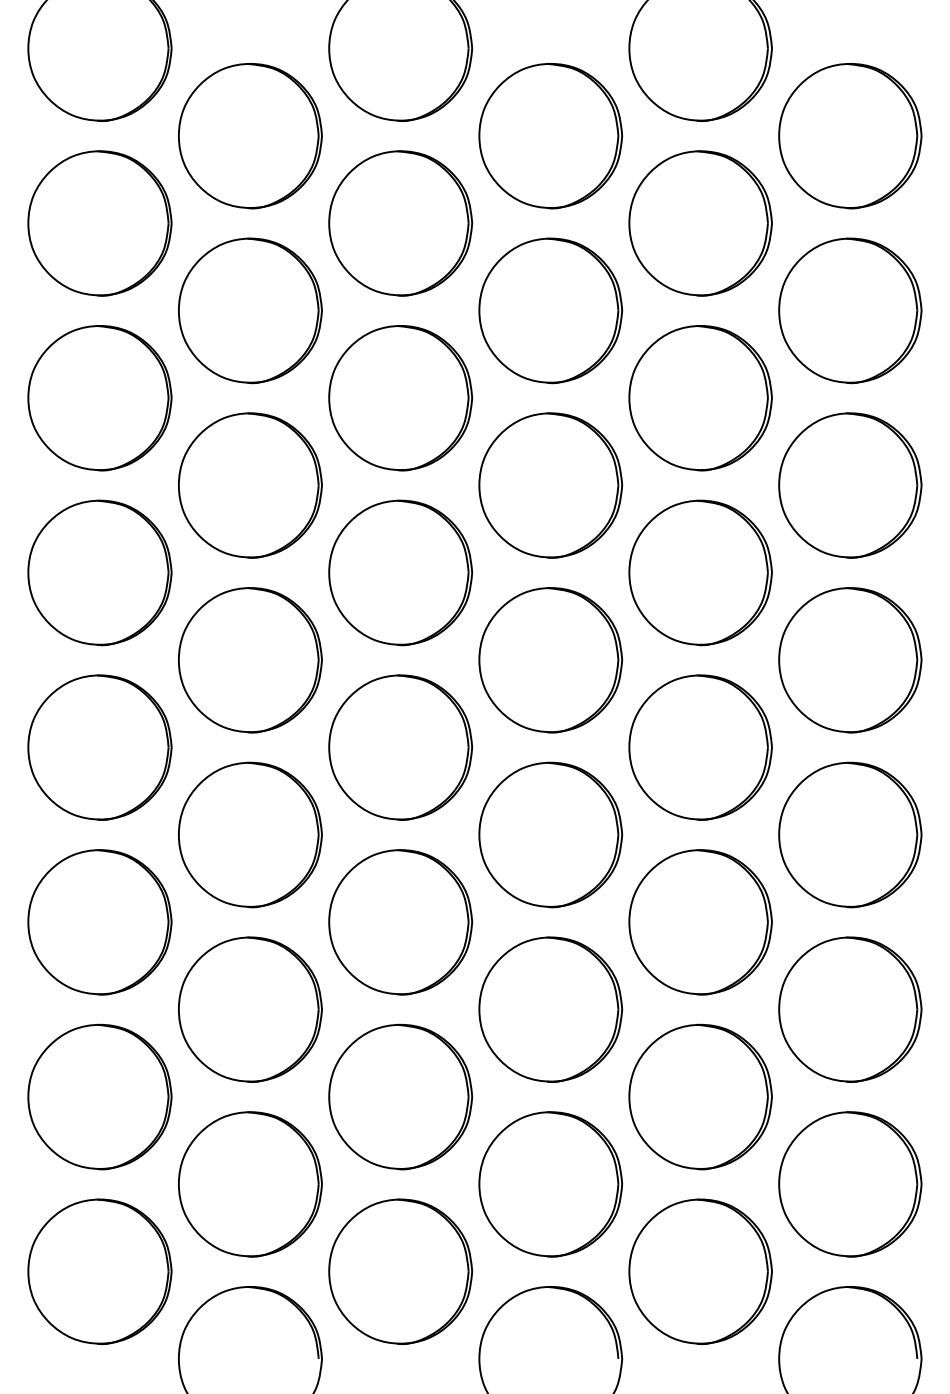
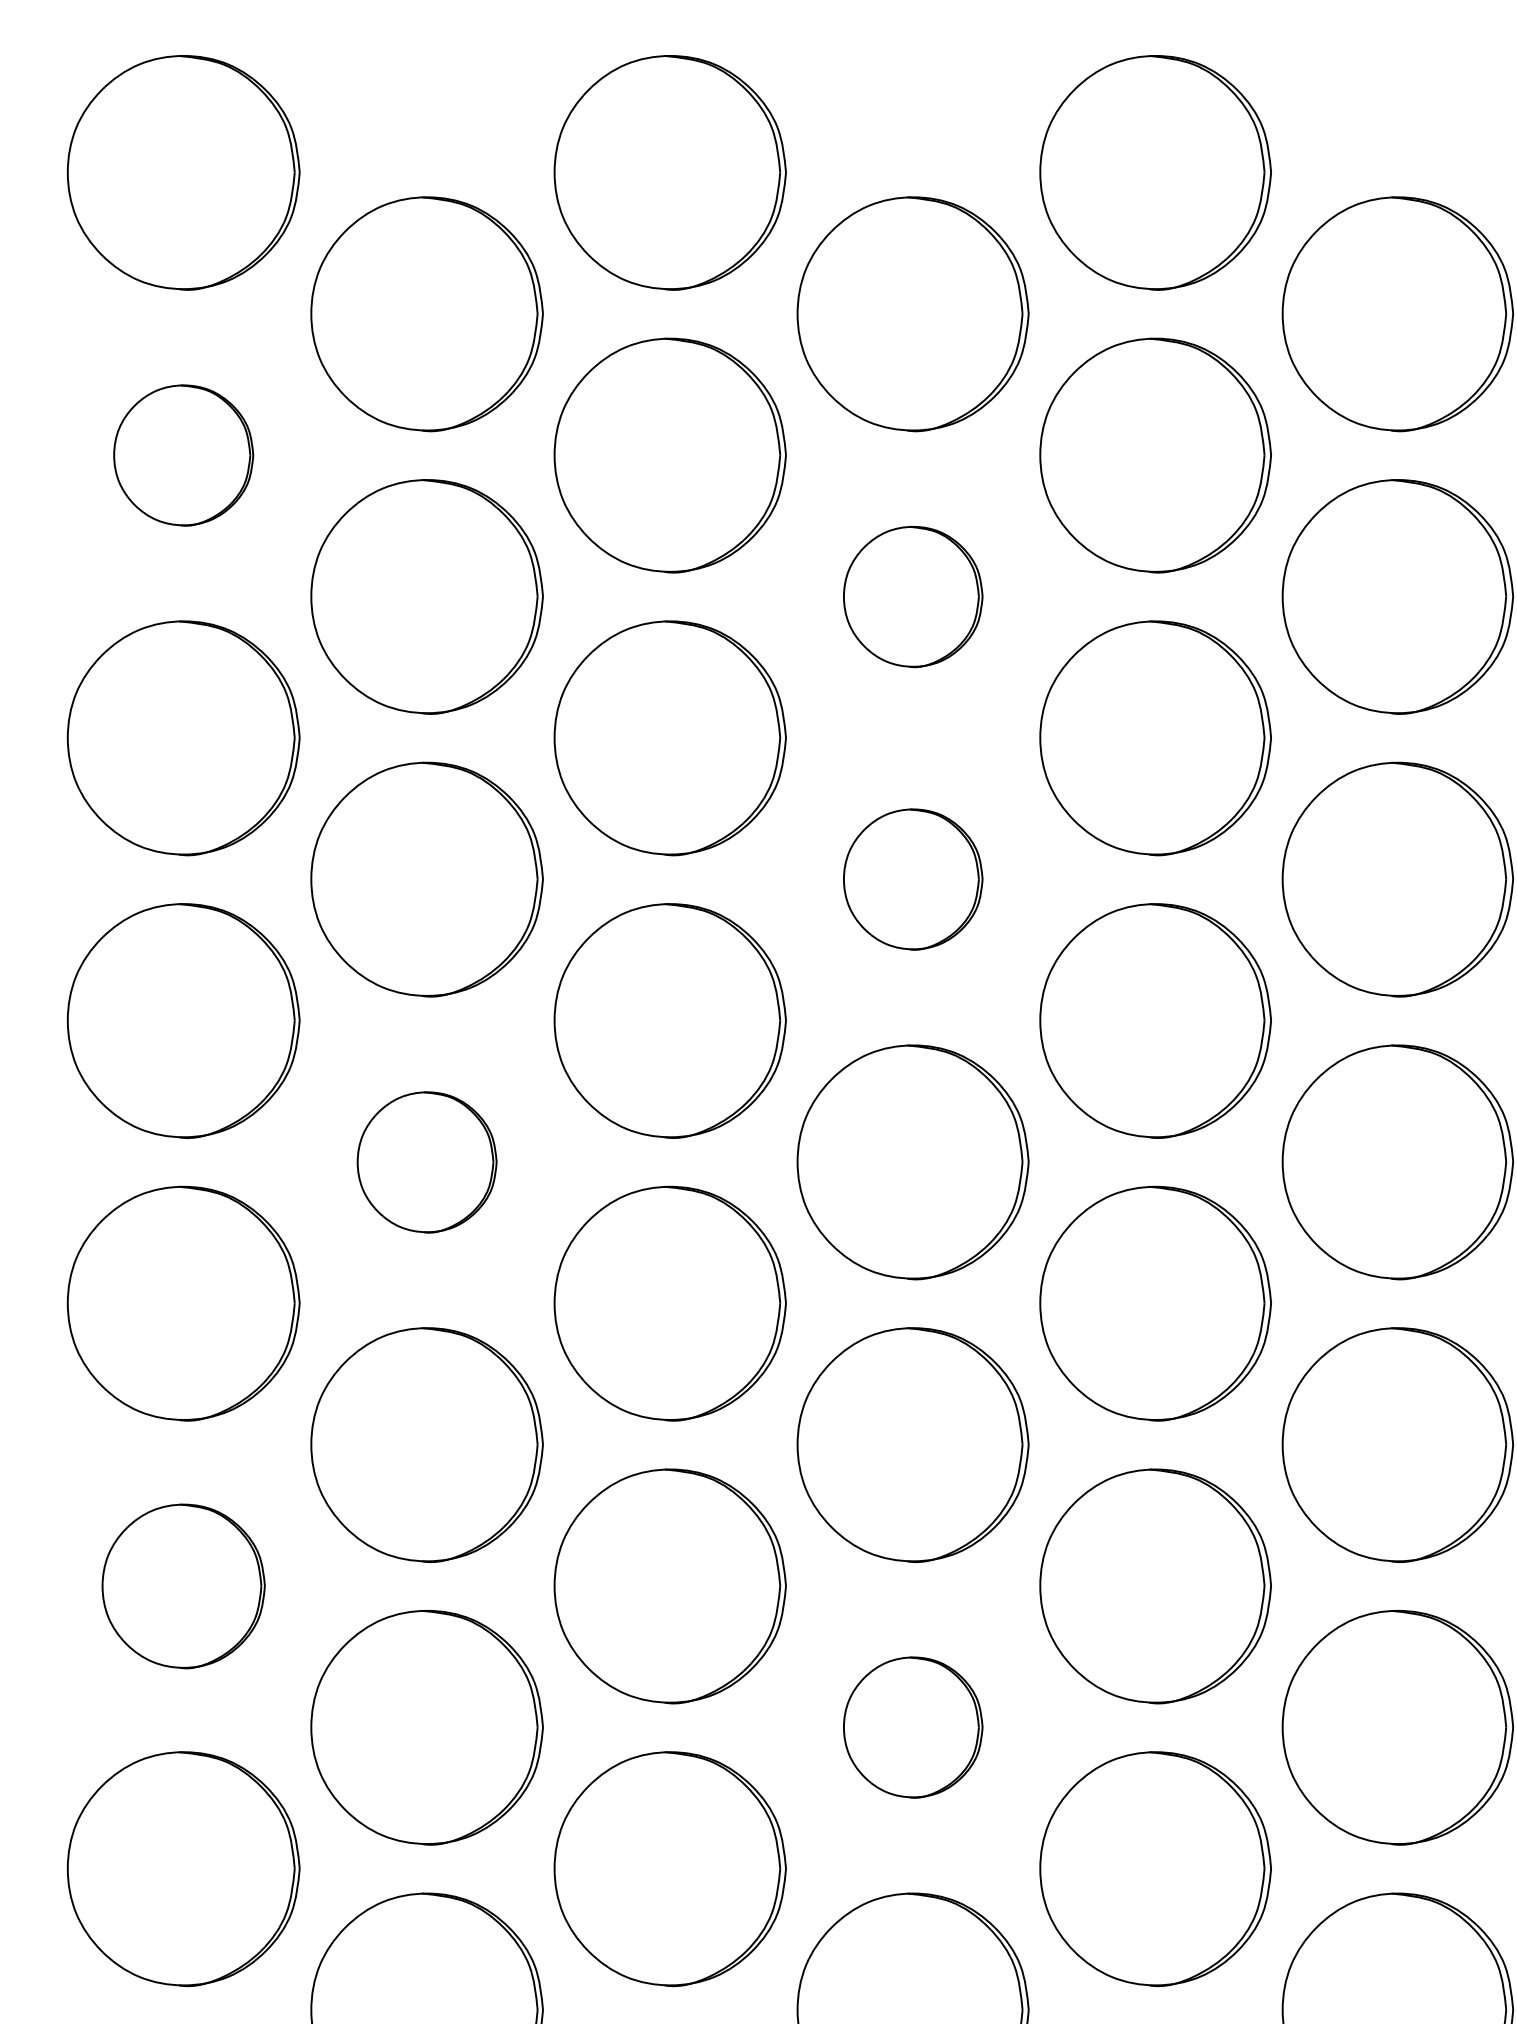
part: (99, 223) -> (182, 455), size x0.6
part: (550, 310) -> (912, 596), size x0.6
part: (550, 485) -> (912, 879), size x0.6
part: (250, 660) -> (427, 1162), size x0.6
part: (99, 922) -> (182, 1586), size x0.7
part: (550, 1009) -> (912, 1727), size x0.6

